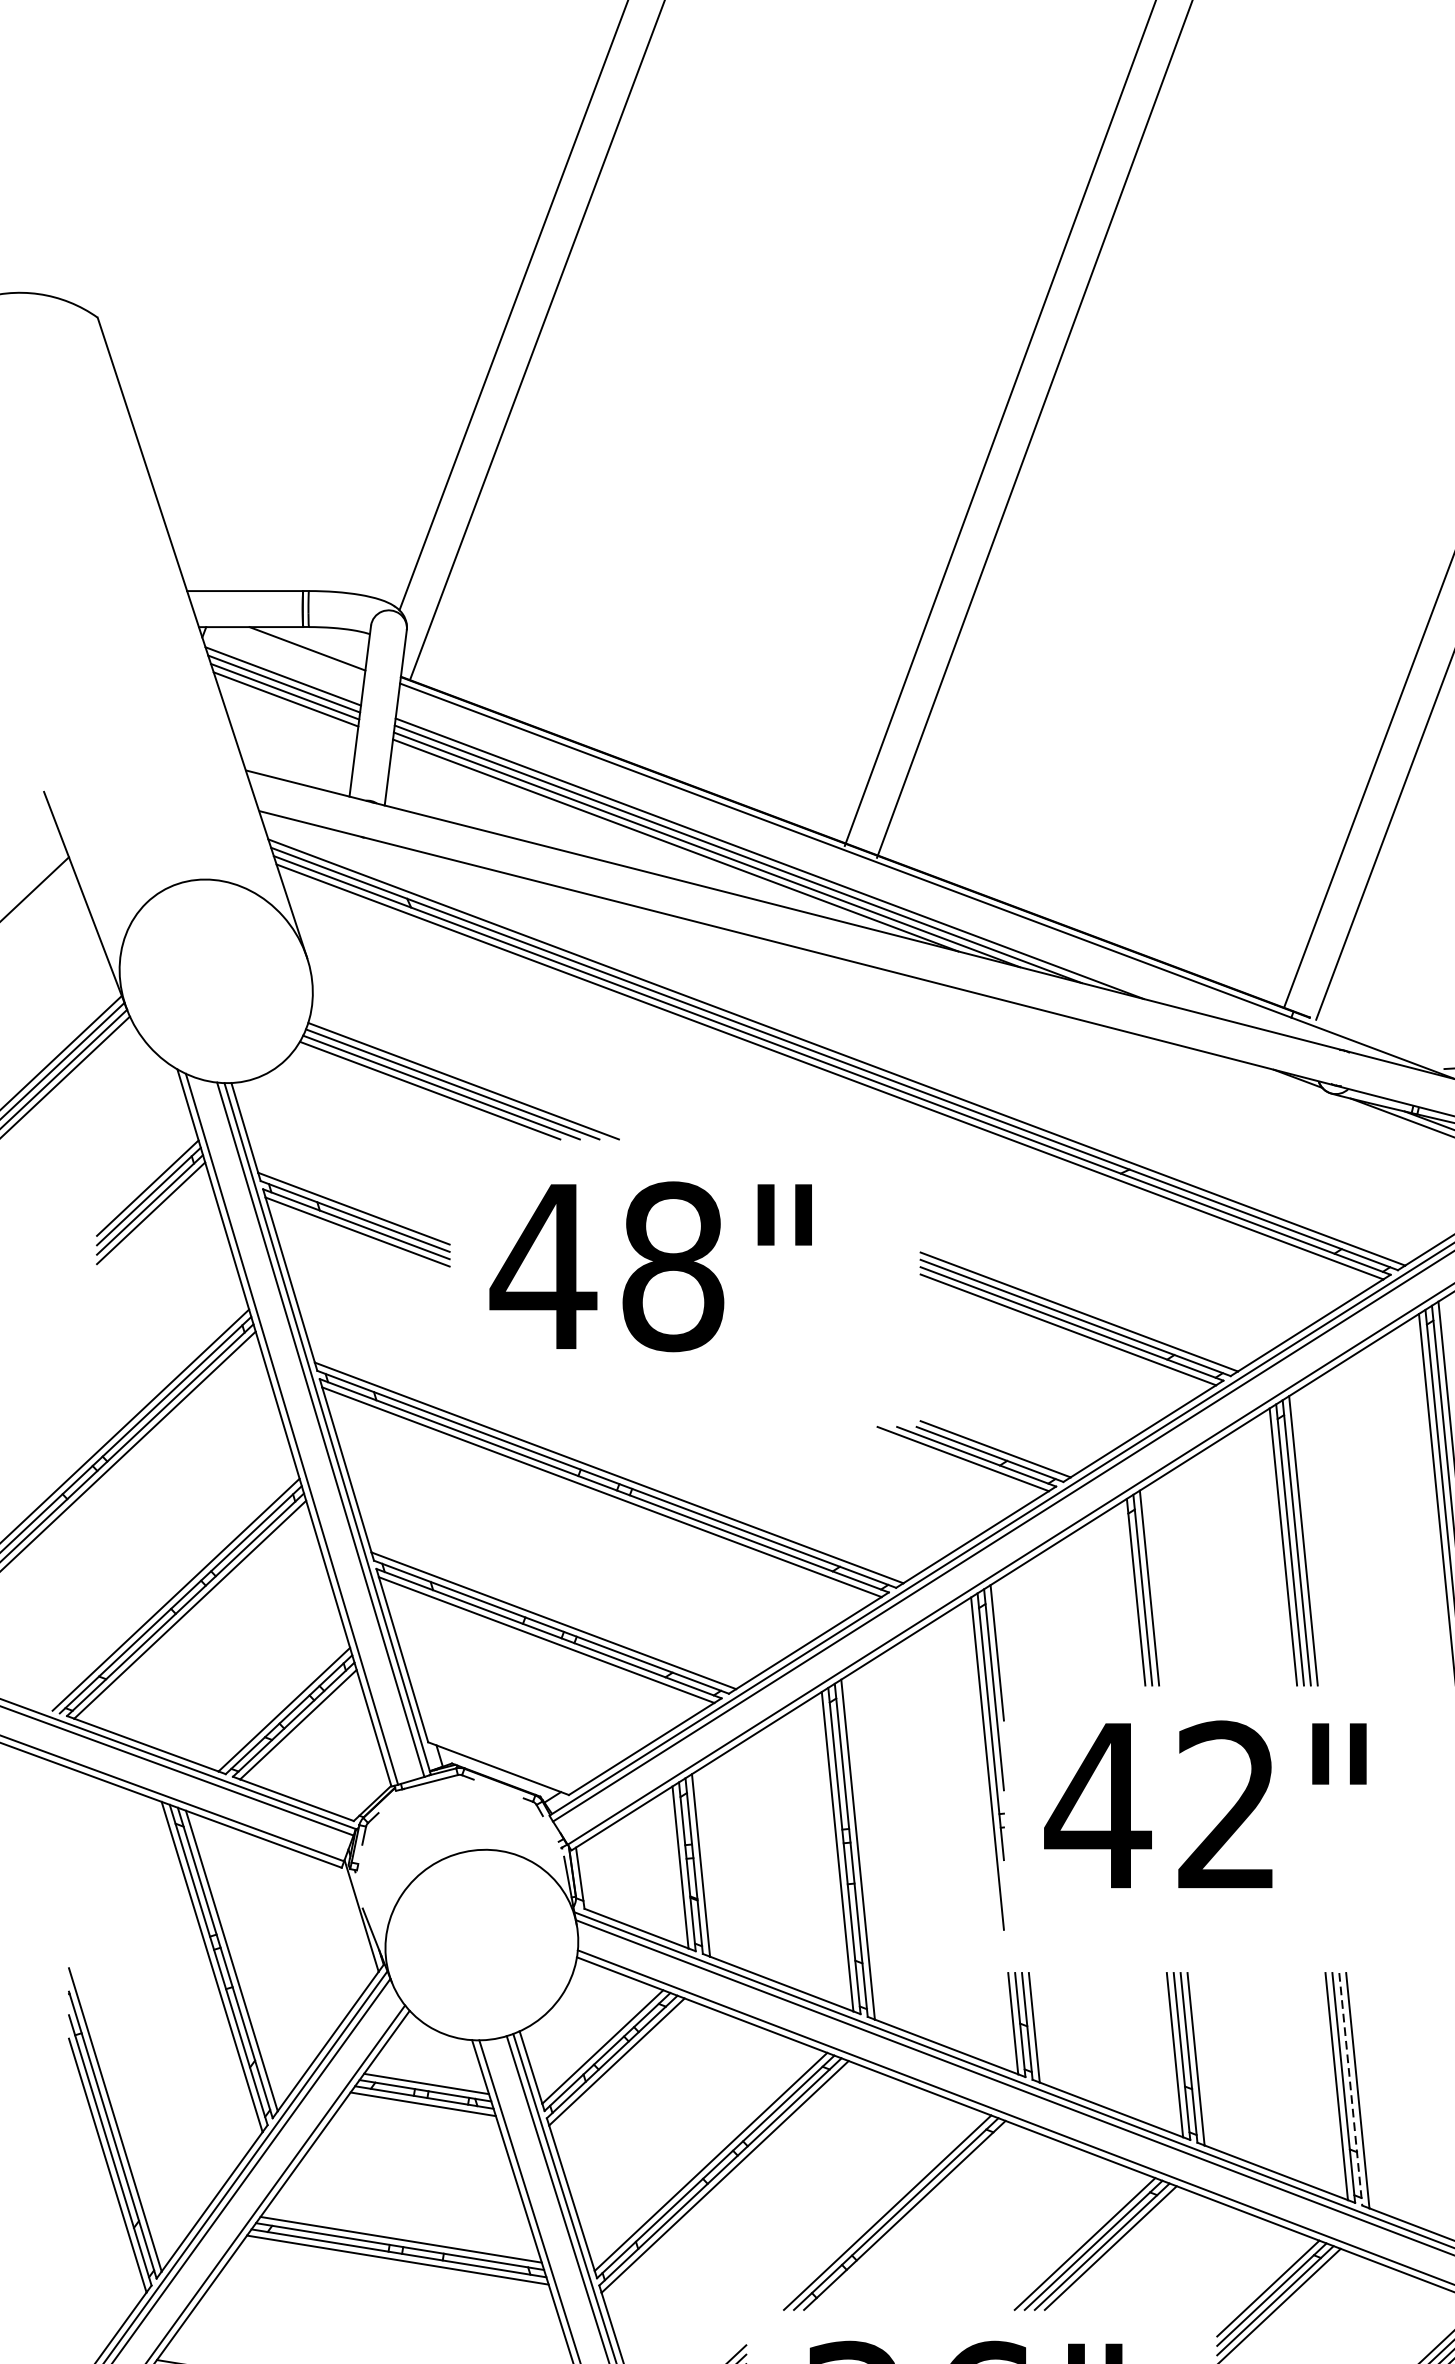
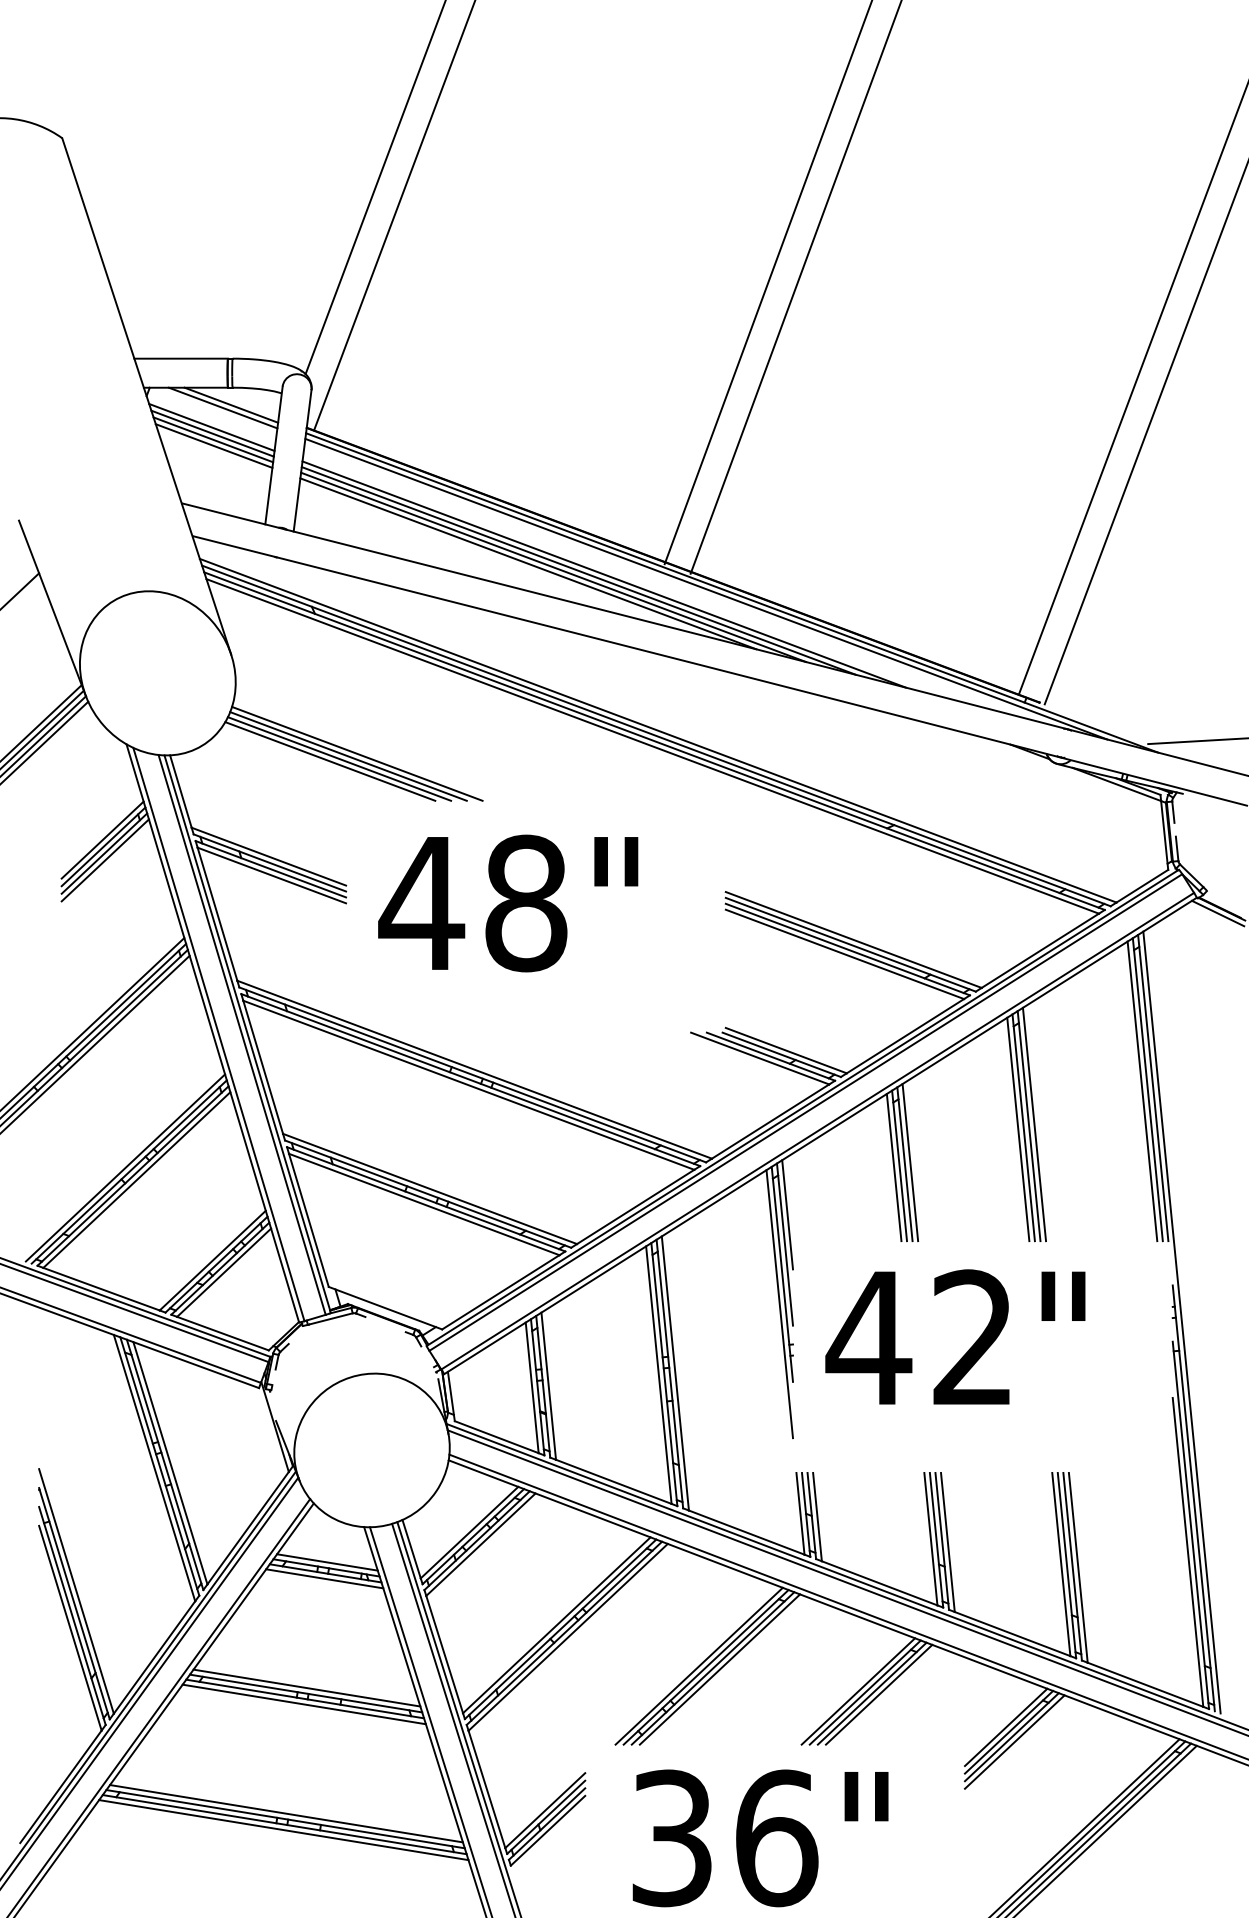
line: (296, 651) -> (222, 407), added
line: (896, 876) -> (706, 588), added
line: (1128, 1594) -> (893, 1167), added
line: (1350, 2090) -> (1072, 1567), dashed -> solid
line: (912, 2216) -> (719, 1669), added

